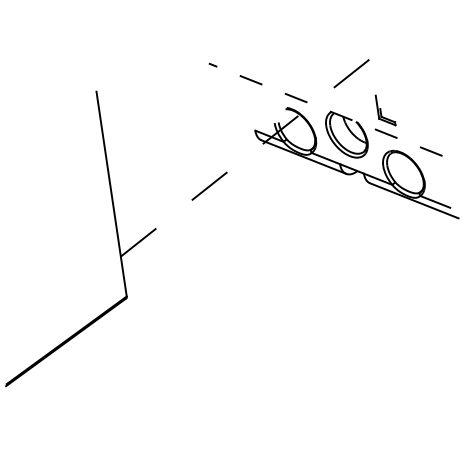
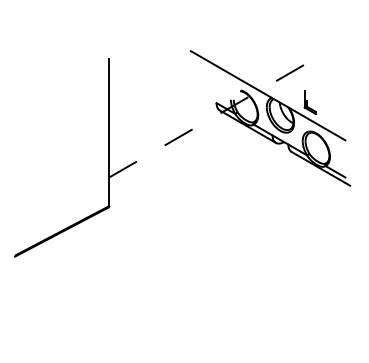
line: (324, 109) -> (267, 95), dashed -> solid

